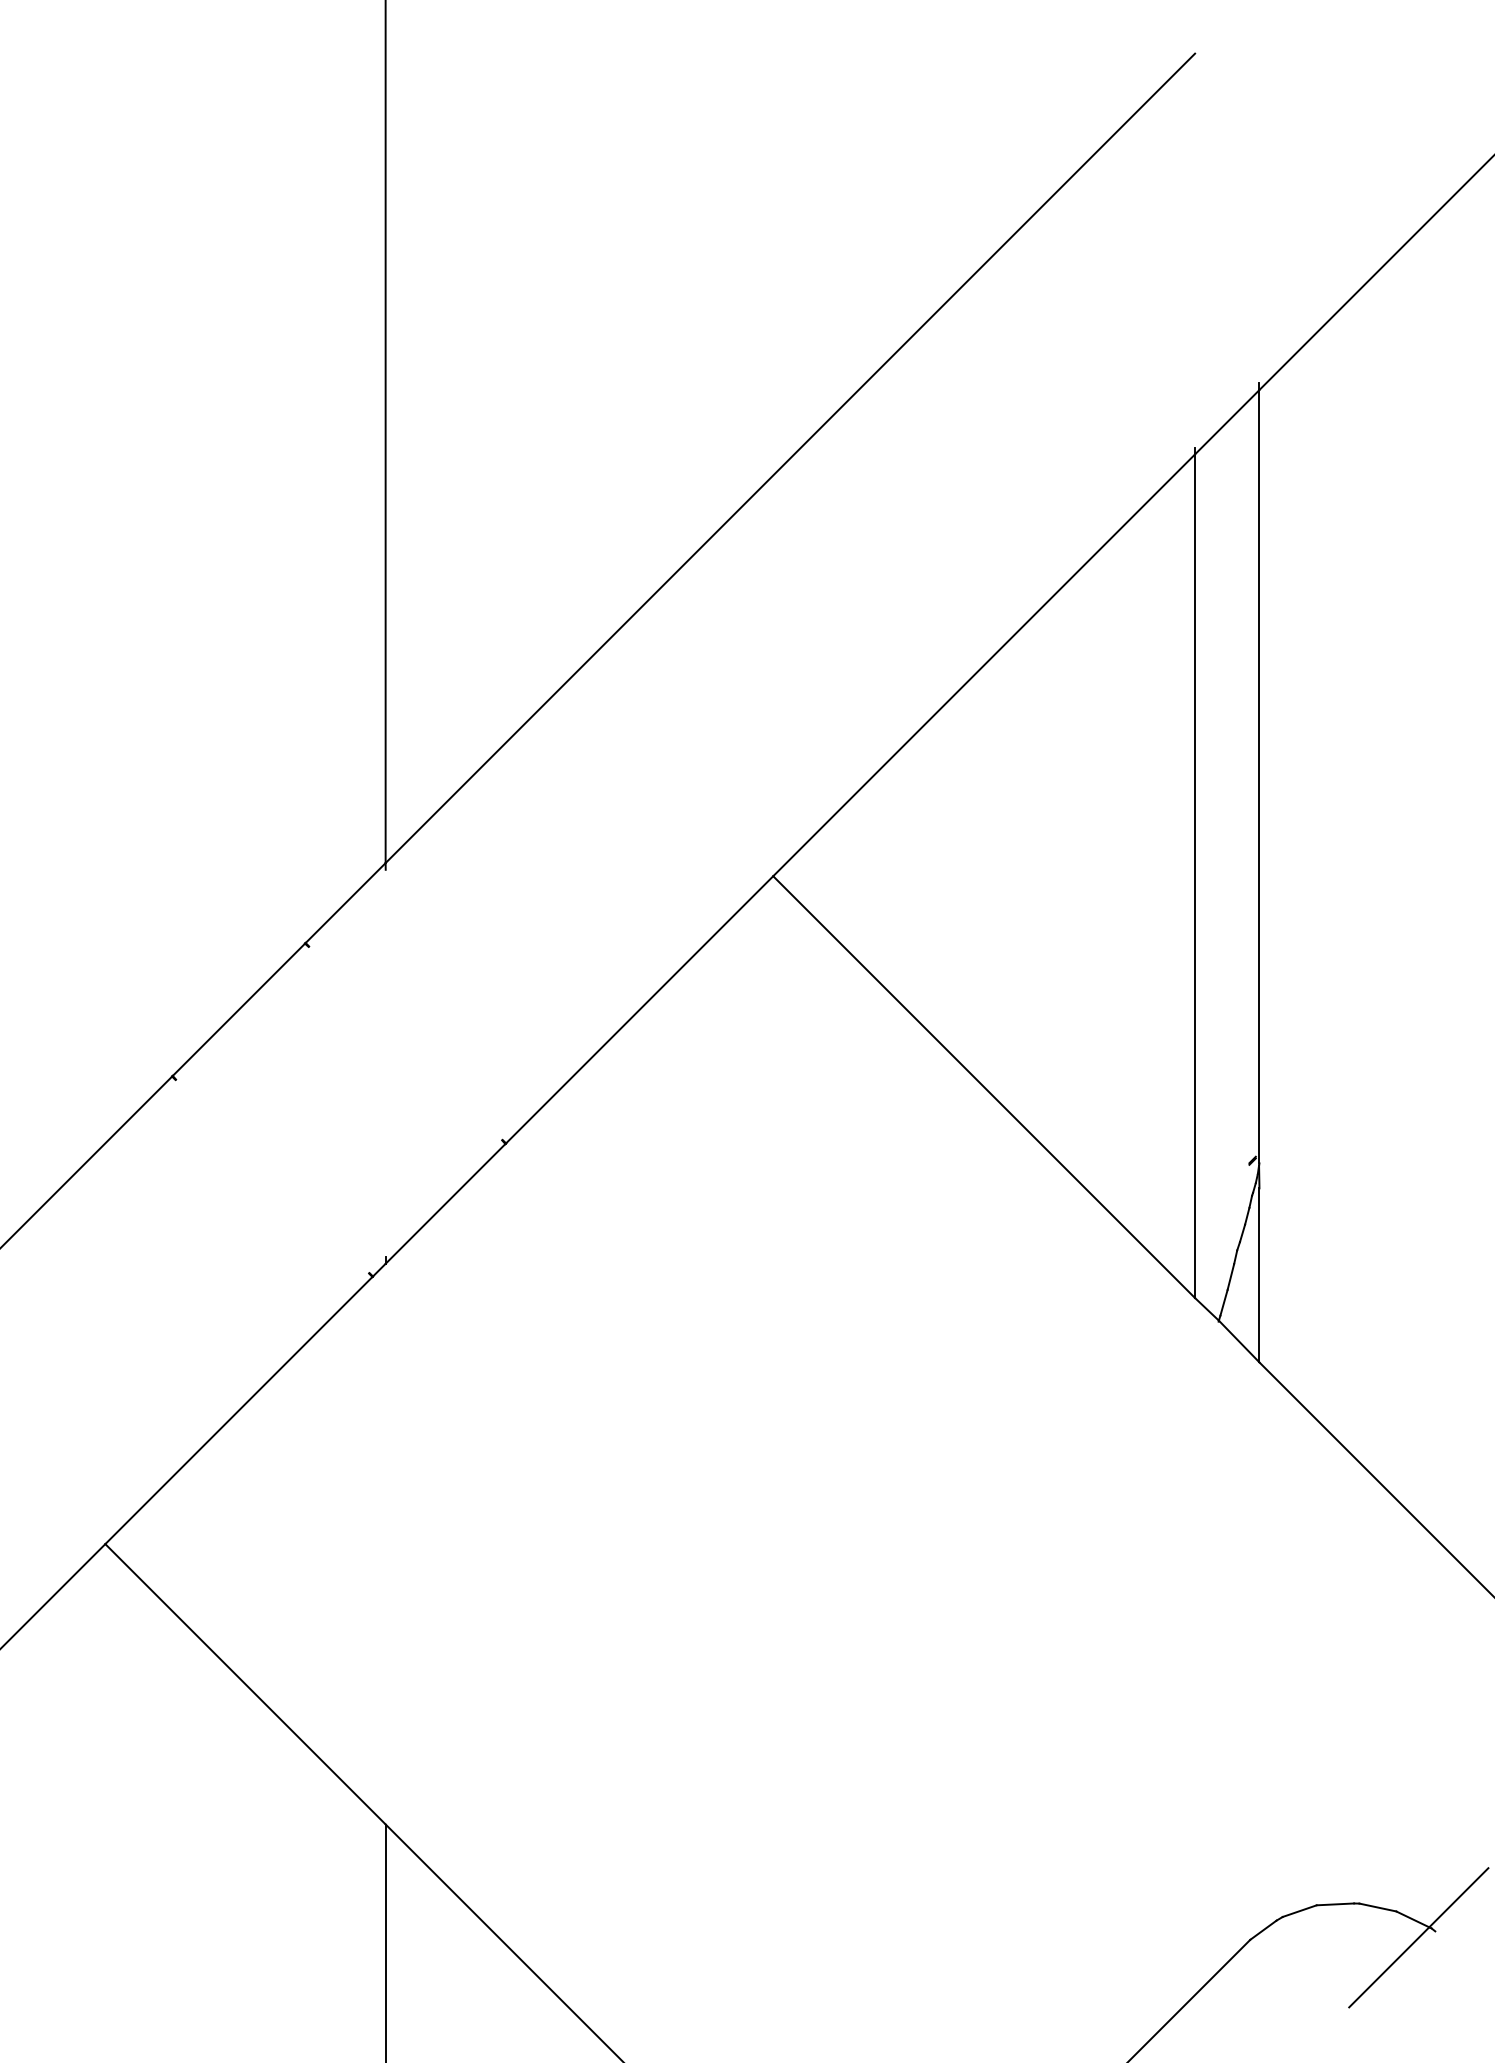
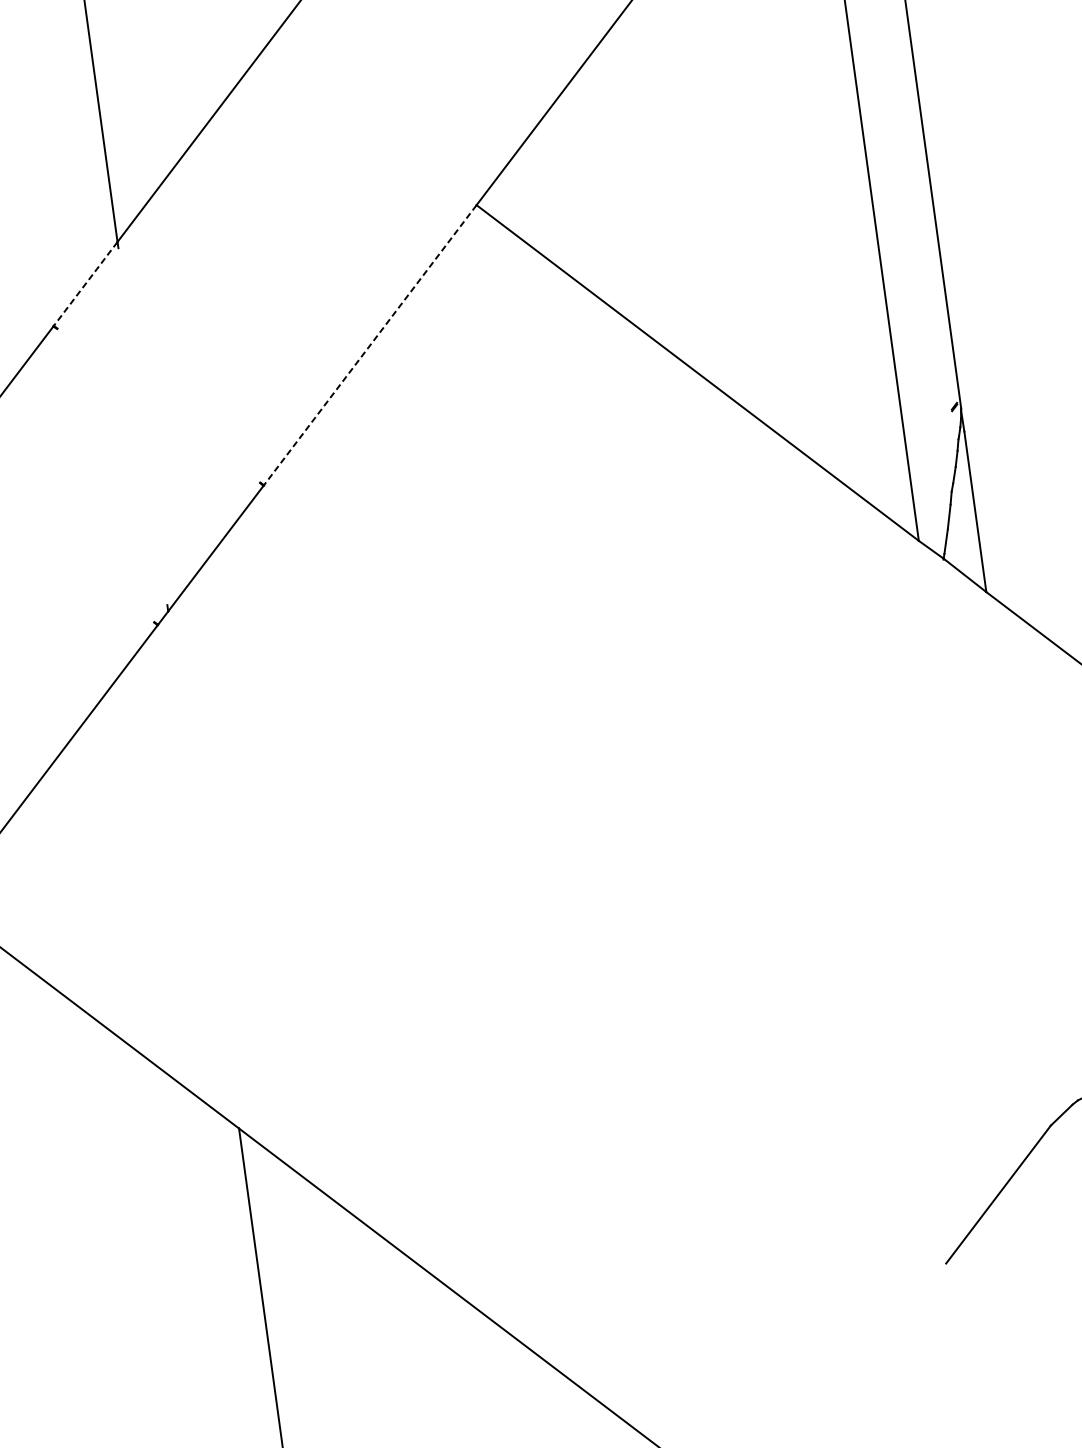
line: (345, 903) -> (85, 284), solid -> dashed
line: (639, 1009) -> (370, 344), solid -> dashed

